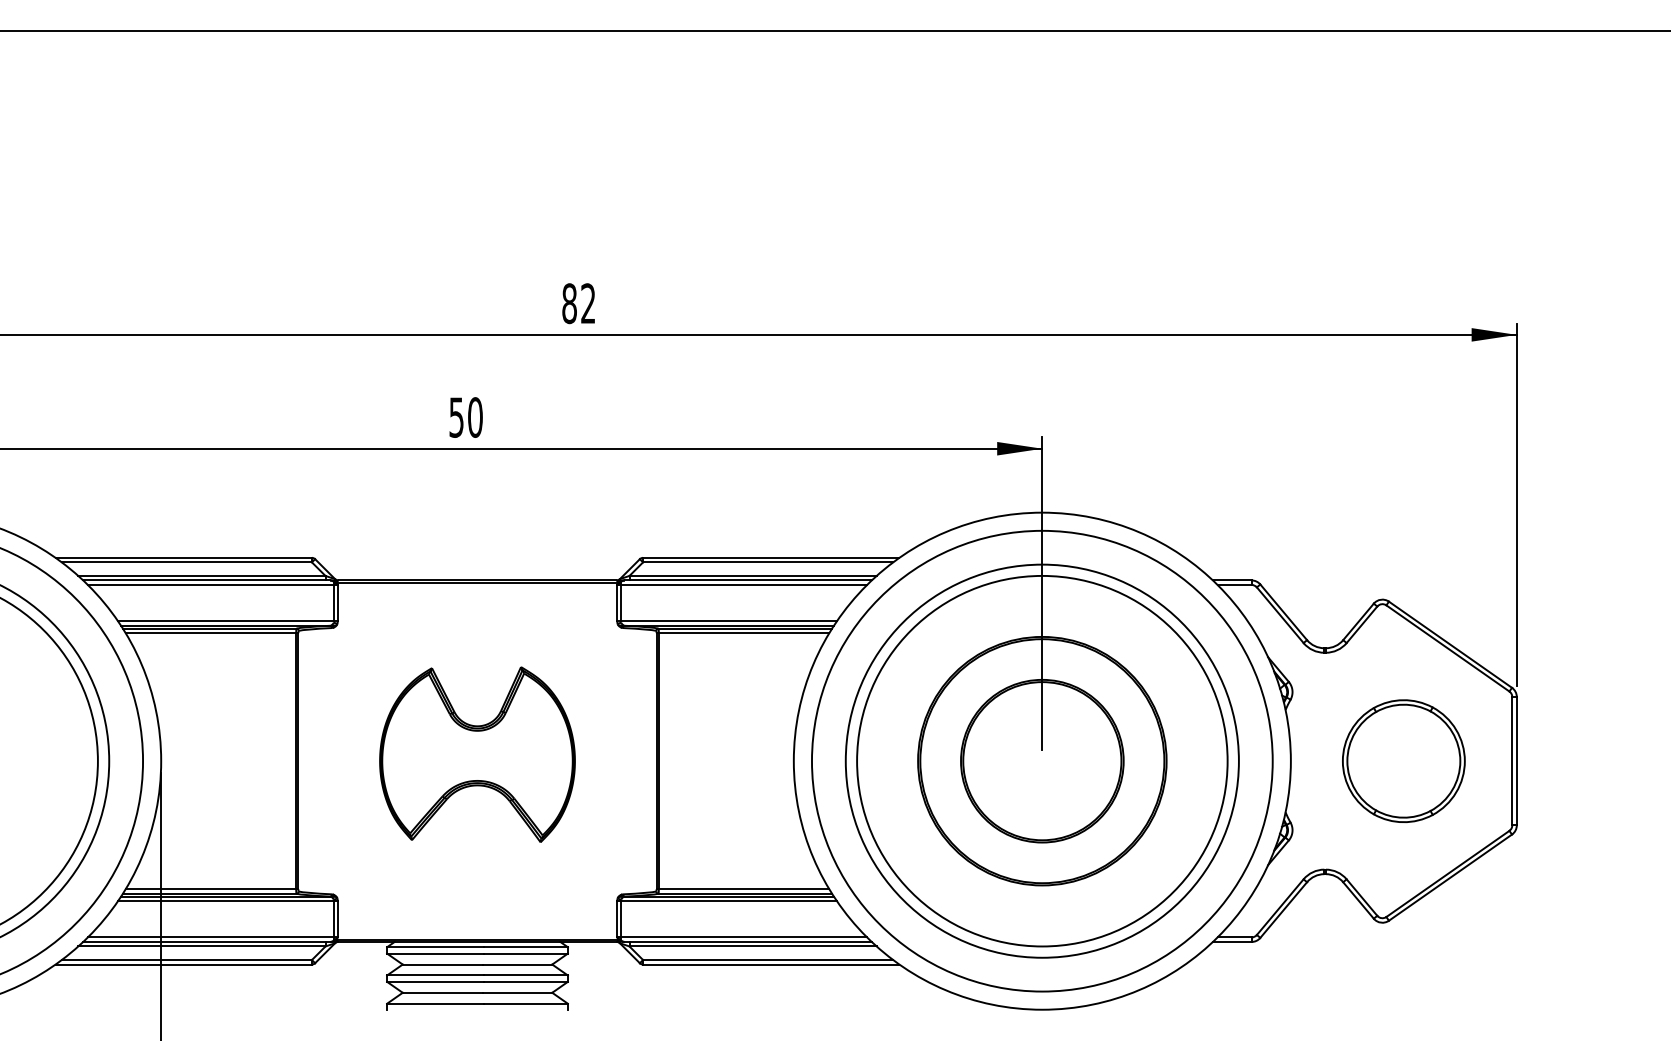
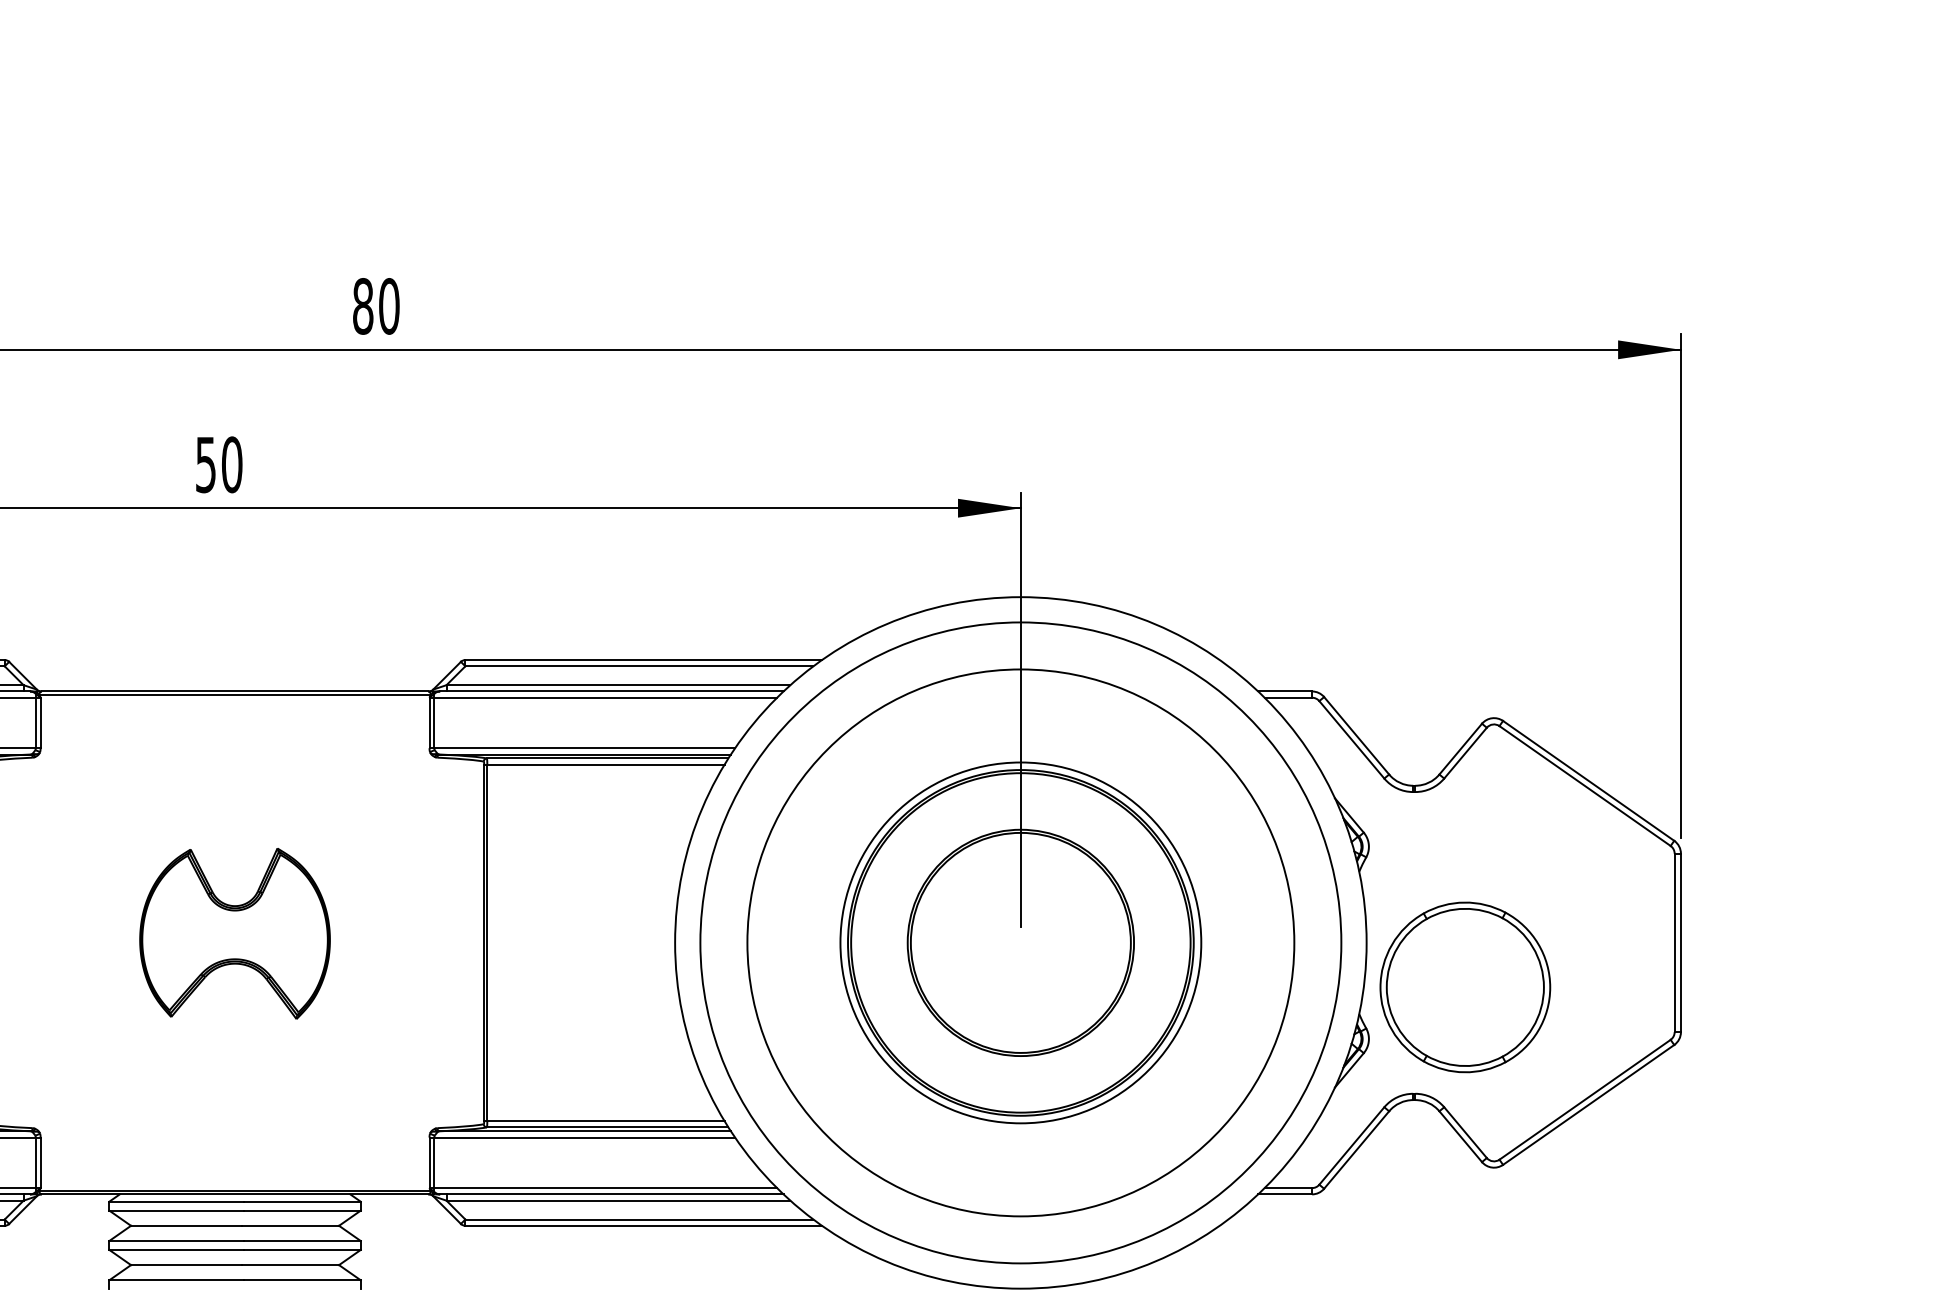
text: (588, 303) -> (389, 306), 82 -> 80
part: (477, 754) -> (235, 933), size x0.7
circle: (1042, 760) -> (1021, 941), size x0.7
part: (1403, 760) -> (1464, 986), moved

